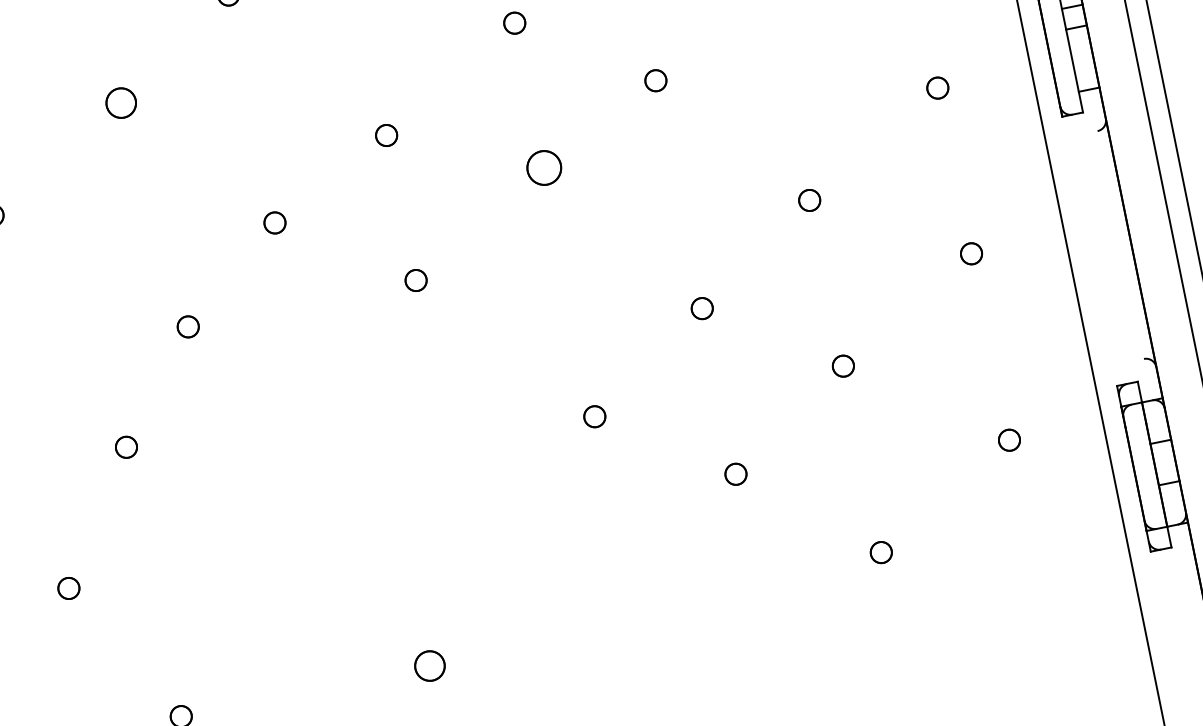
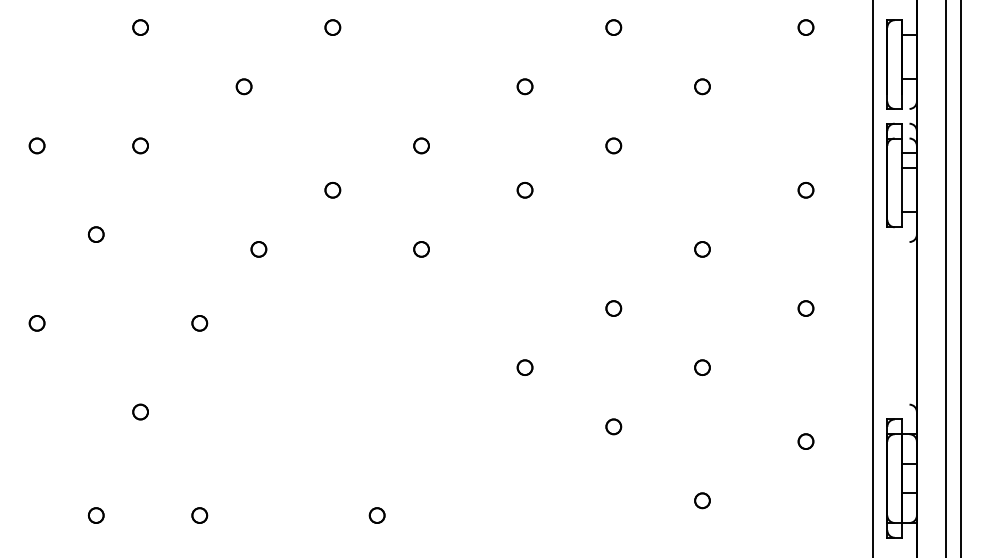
part: (120, 103) -> (243, 86), size x0.71
part: (543, 168) -> (524, 190), size x0.62
part: (428, 666) -> (376, 515), size x0.71

